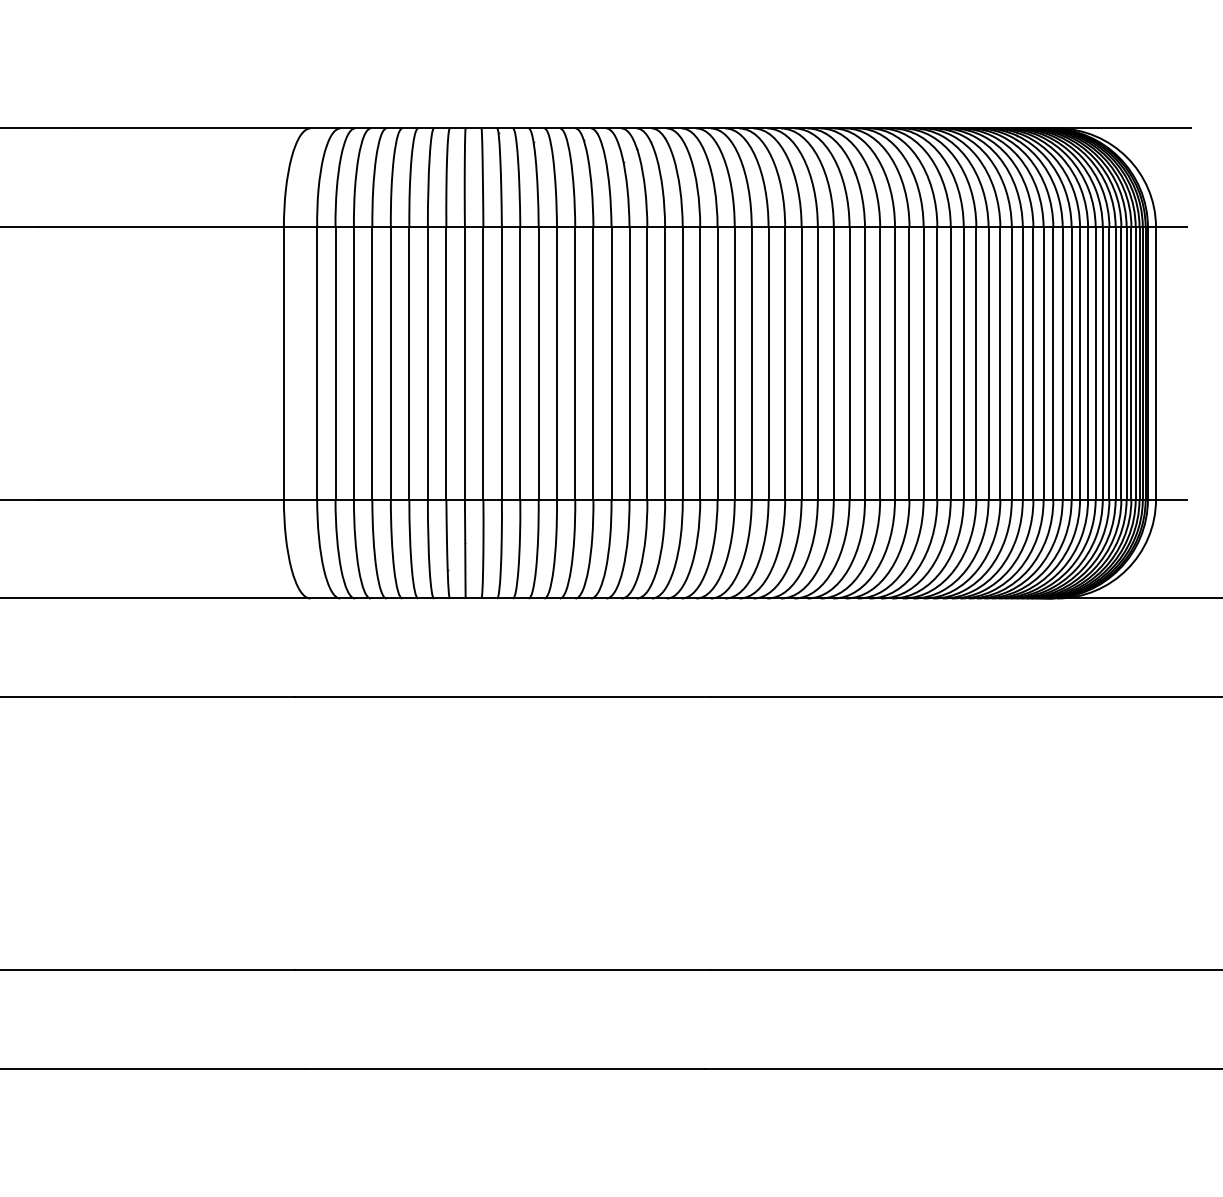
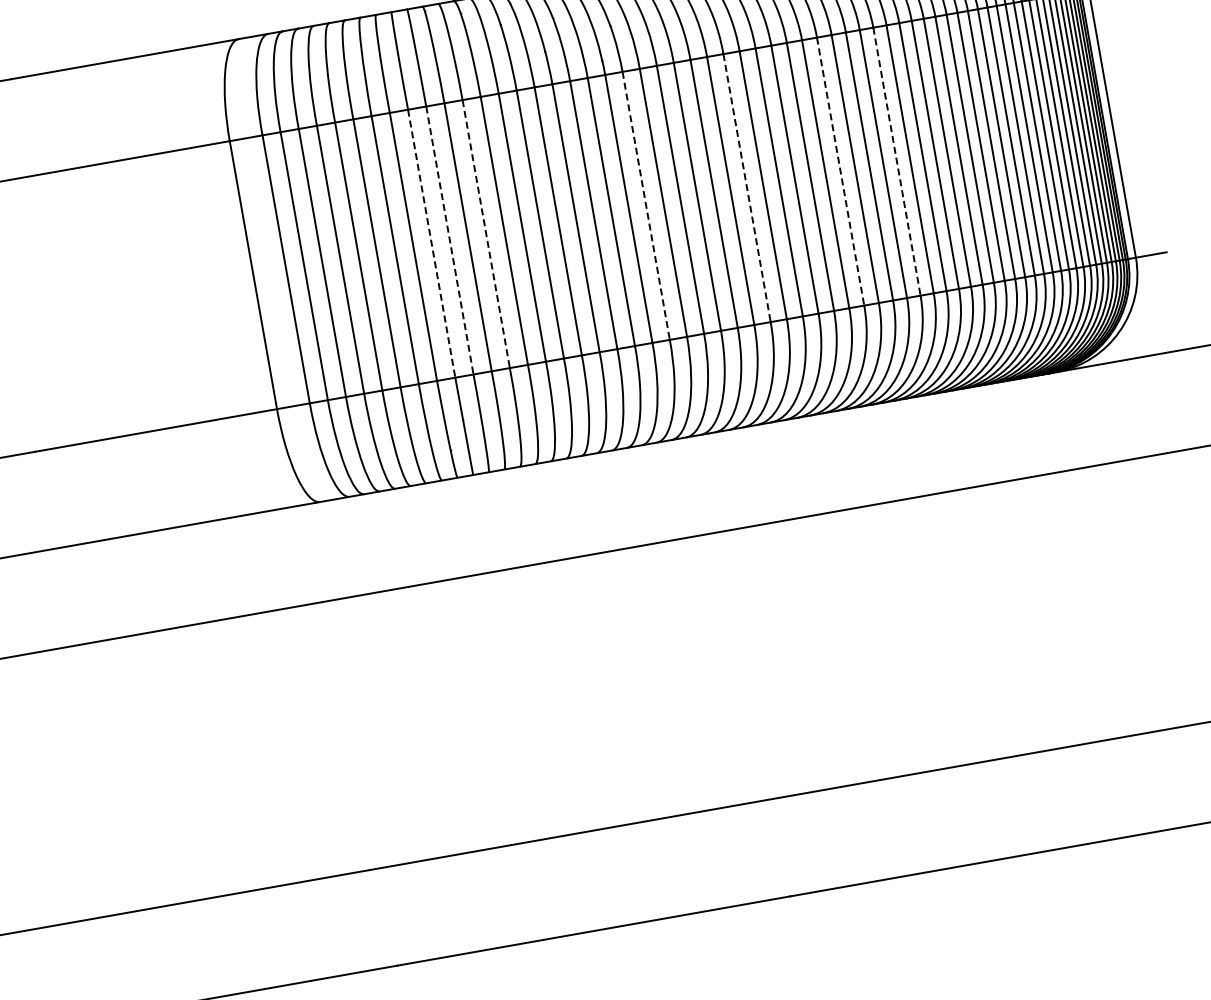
line: (464, 363) -> (431, 243), solid -> dashed
line: (483, 363) -> (449, 240), solid -> dashed
line: (520, 363) -> (486, 234), solid -> dashed
line: (682, 363) -> (645, 205), solid -> dashed
line: (785, 363) -> (747, 188), solid -> dashed
line: (880, 363) -> (840, 171), solid -> dashed
line: (937, 363) -> (897, 161), solid -> dashed

